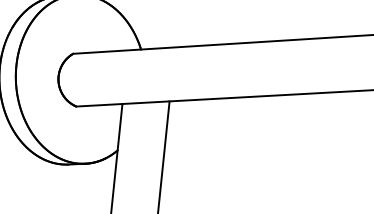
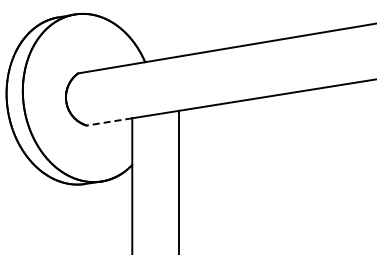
line: (98, 105) -> (108, 122), solid -> dashed

